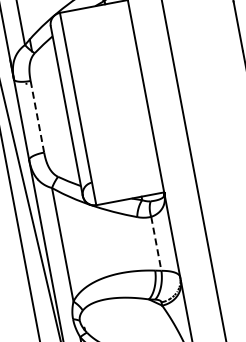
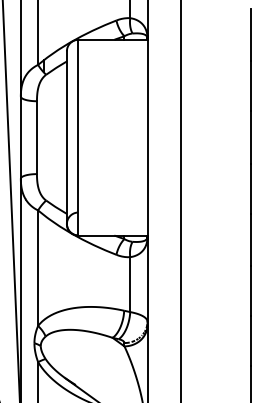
line: (37, 117) -> (36, 138), dashed -> solid
line: (156, 244) -> (130, 285), dashed -> solid

